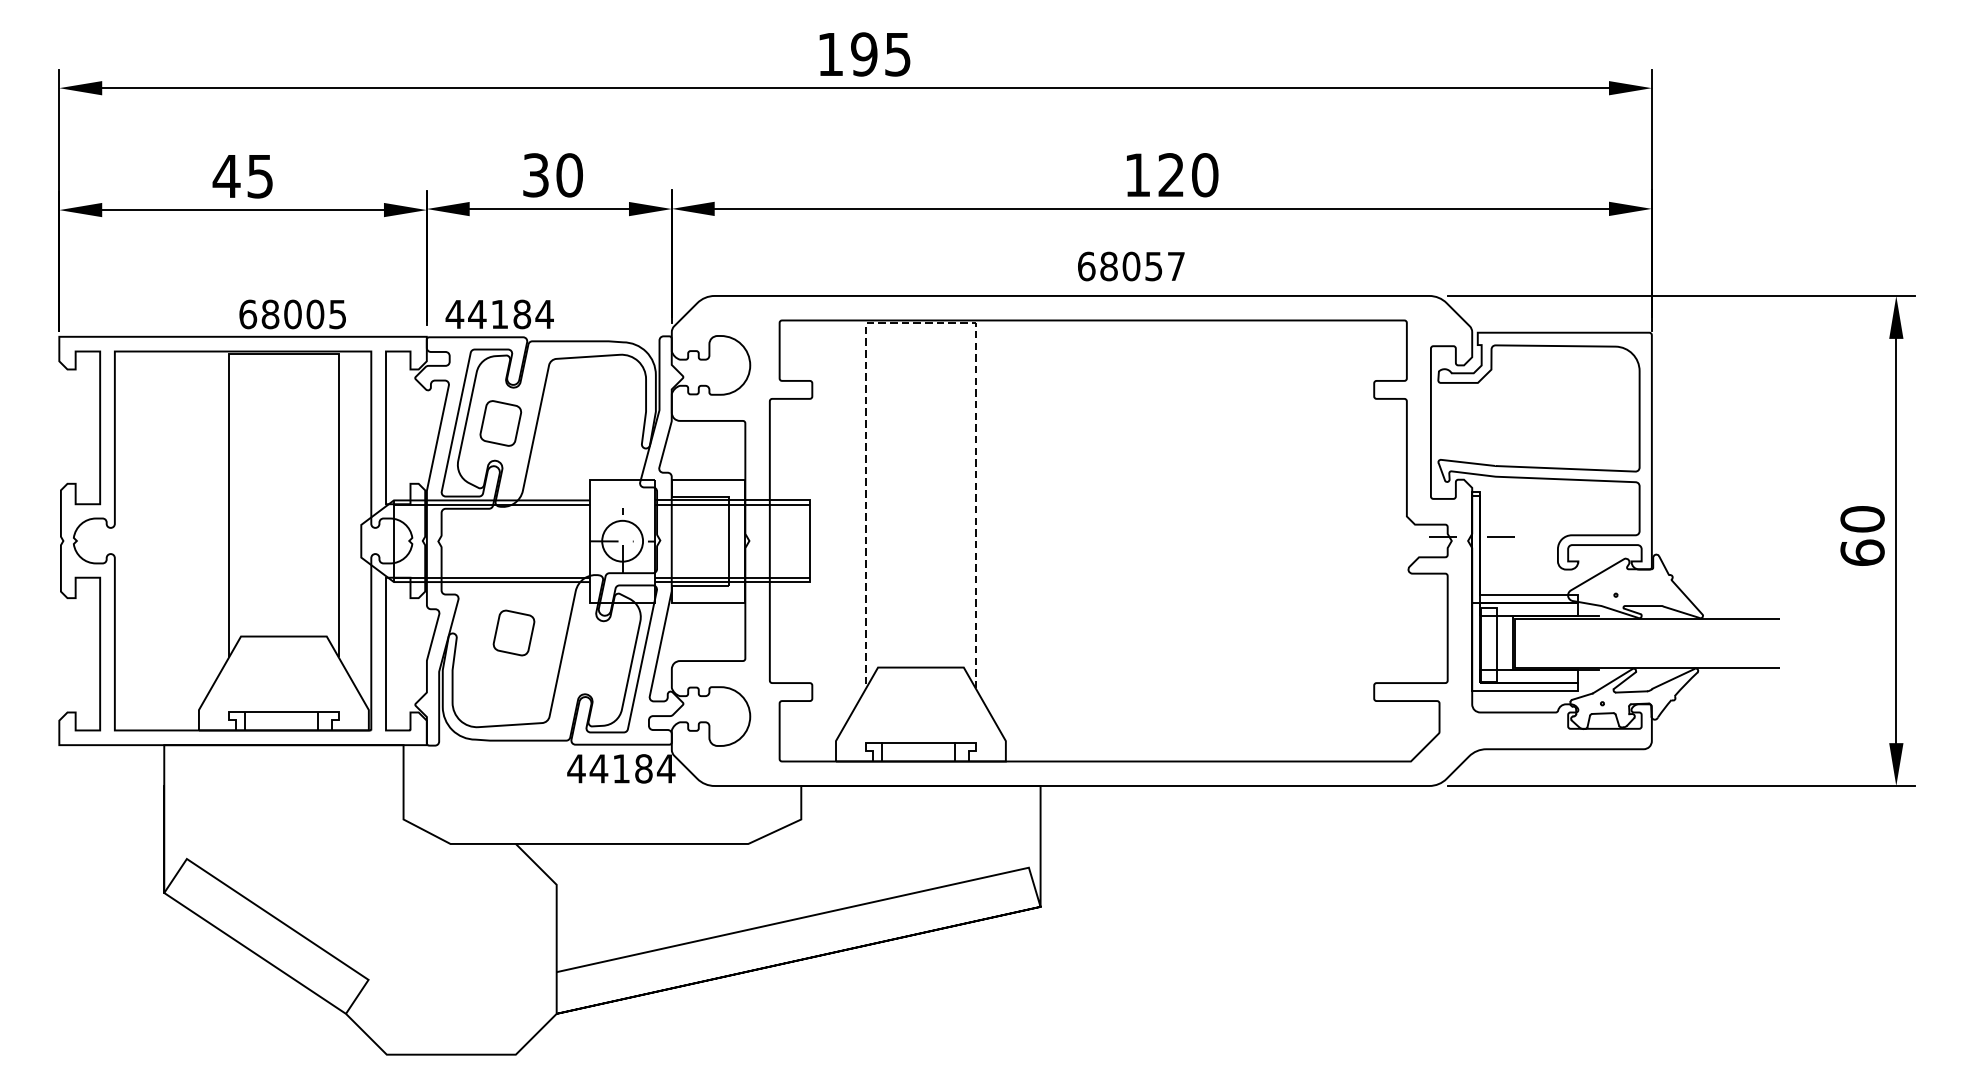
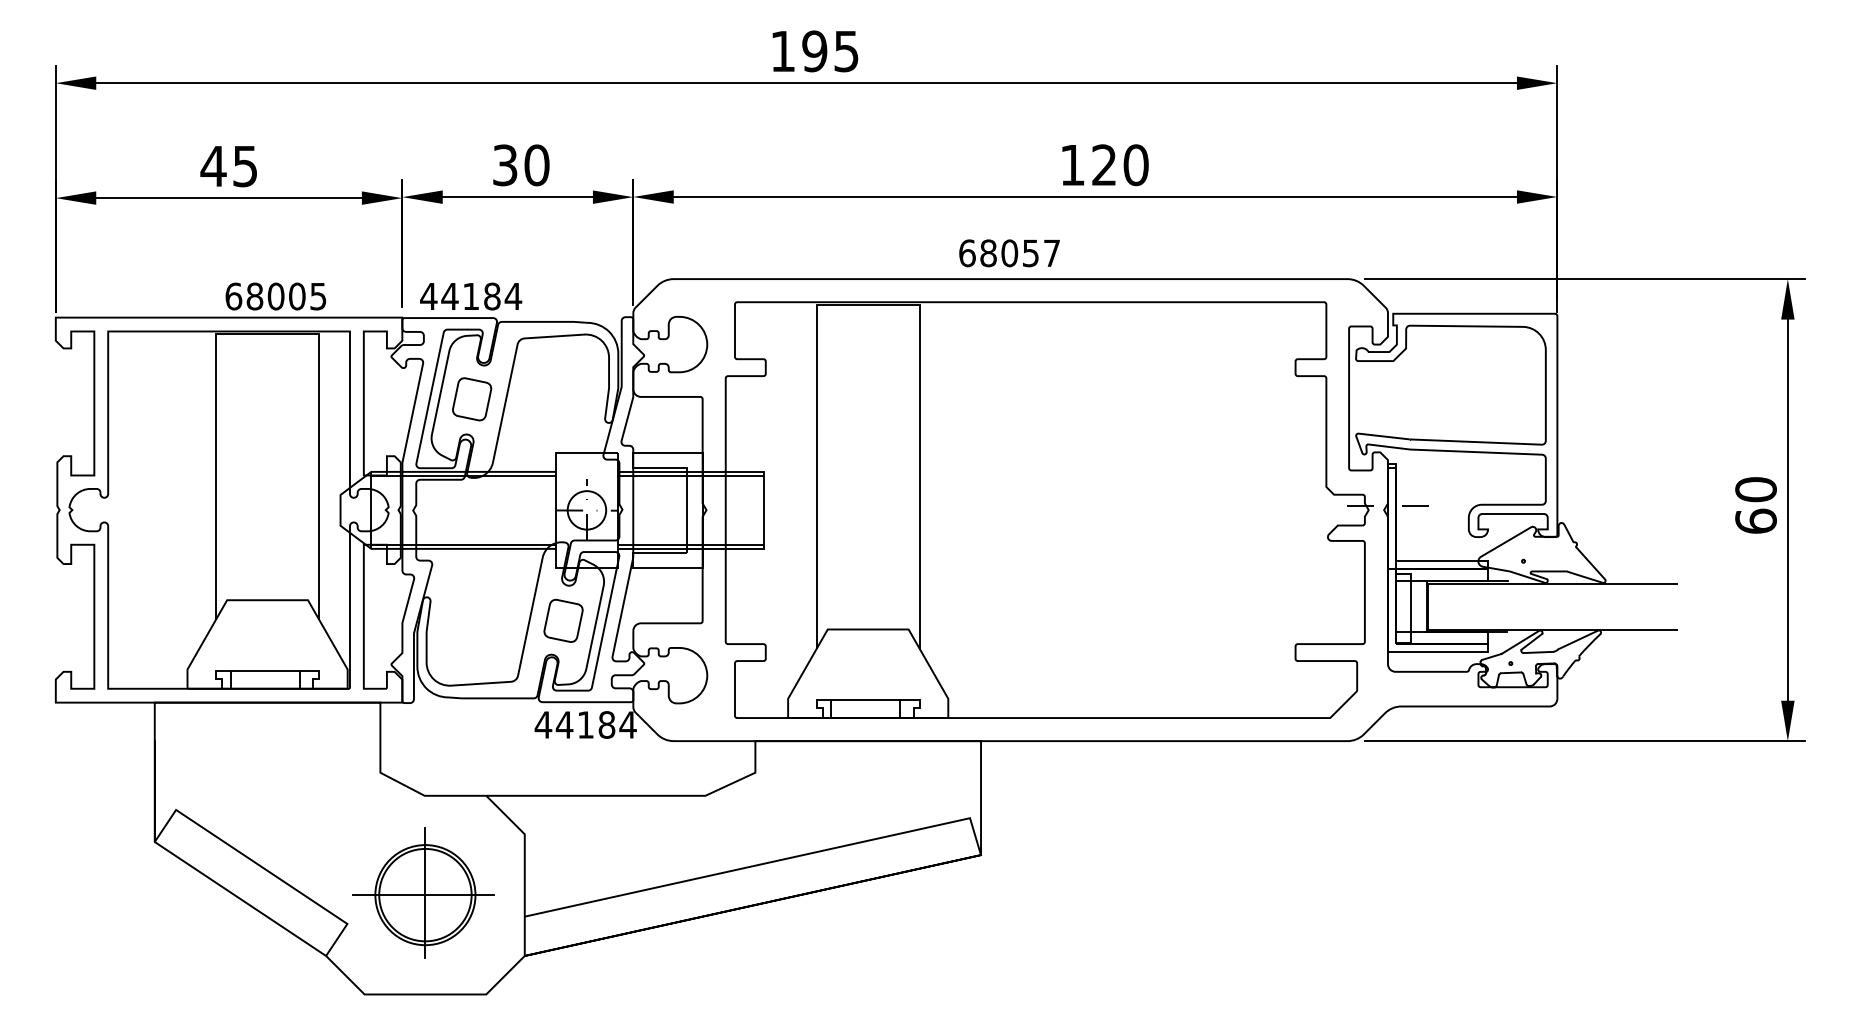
text: (1131, 266) -> (1009, 253), moved
line: (921, 322) -> (868, 304), dashed -> solid
part: (513, 632) -> (563, 620), moved
part: (449, 946) -> (423, 892), added

